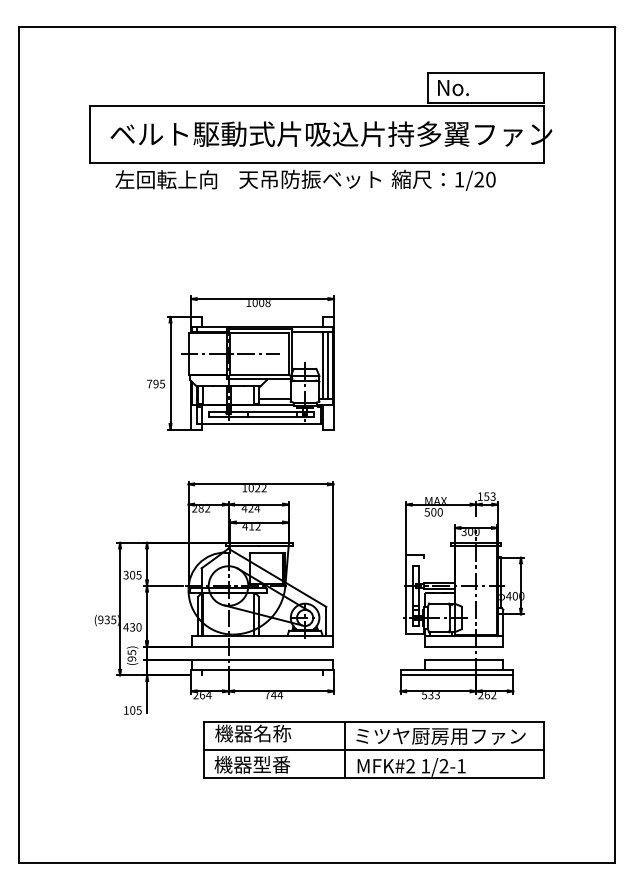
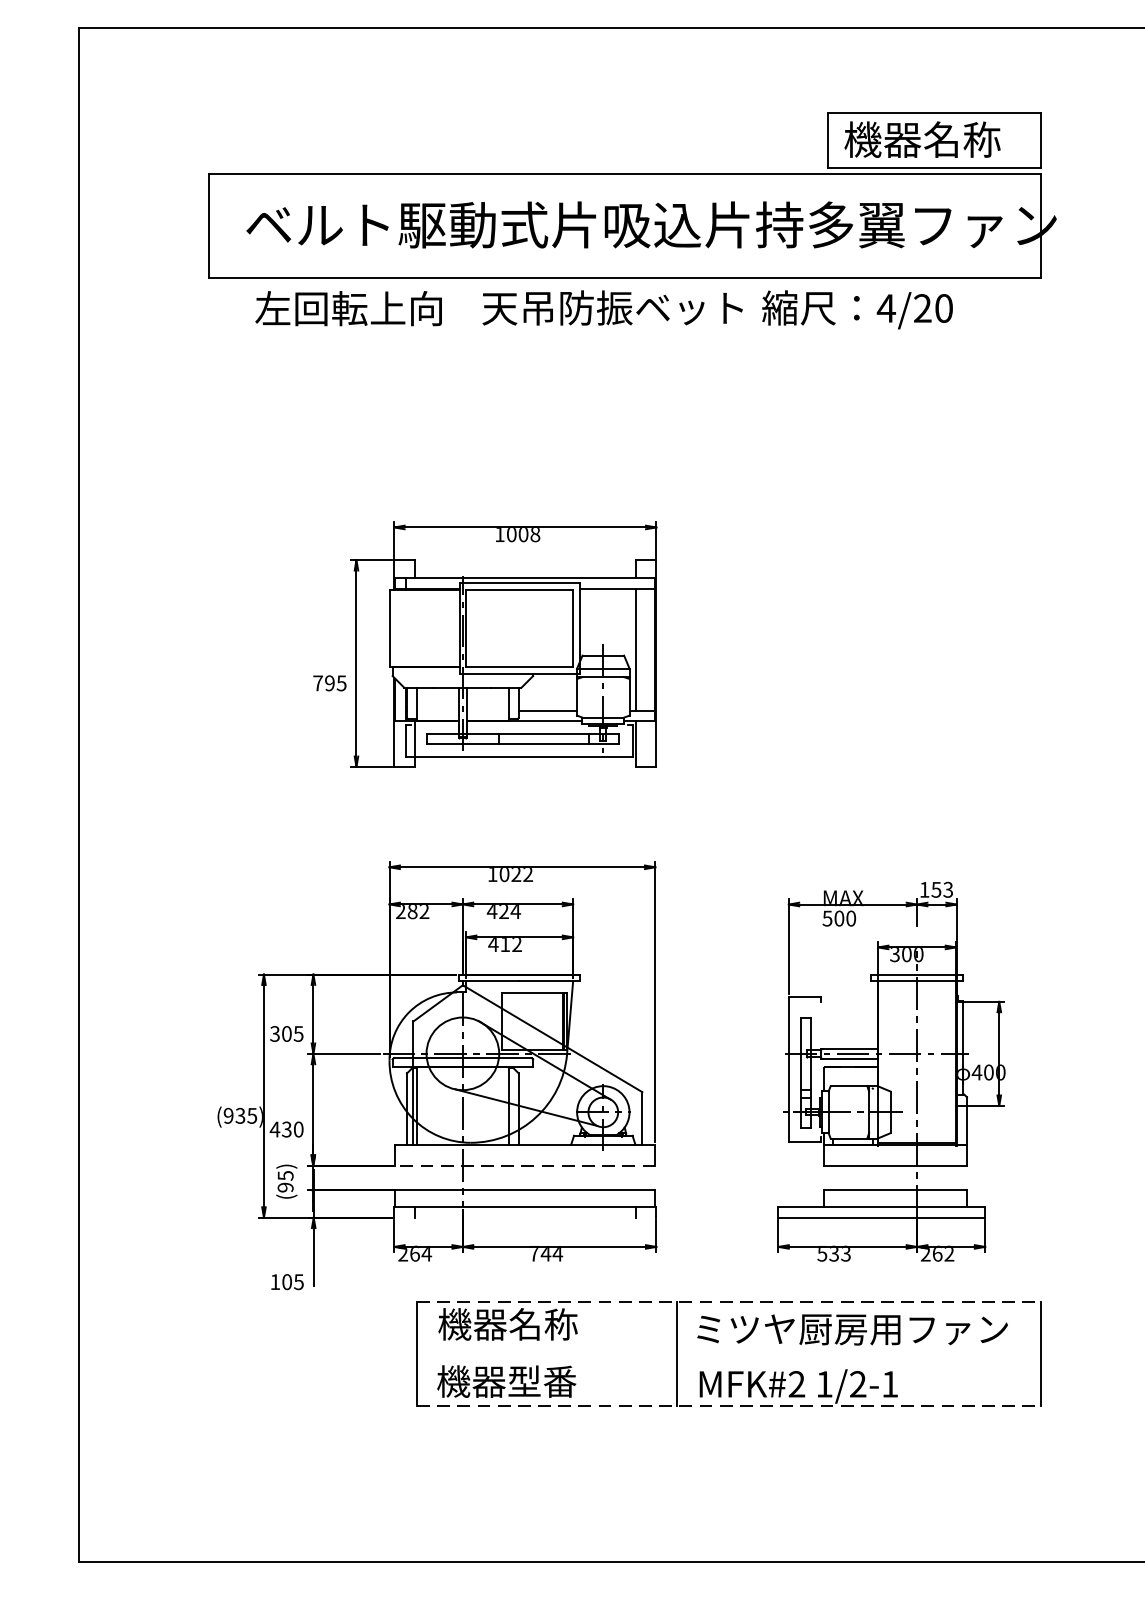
text: (478, 87) -> (921, 139), No. -> 機器名称
text: (459, 179) -> (886, 308), 1/20 -> 4/20
line: (229, 354) -> (464, 629), removed
line: (327, 365) -> (644, 649), removed
line: (262, 647) -> (525, 1166), solid -> dashed
line: (374, 721) -> (730, 1302), solid -> dashed
line: (373, 749) -> (728, 1353), removed
line: (374, 778) -> (730, 1406), solid -> dashed

